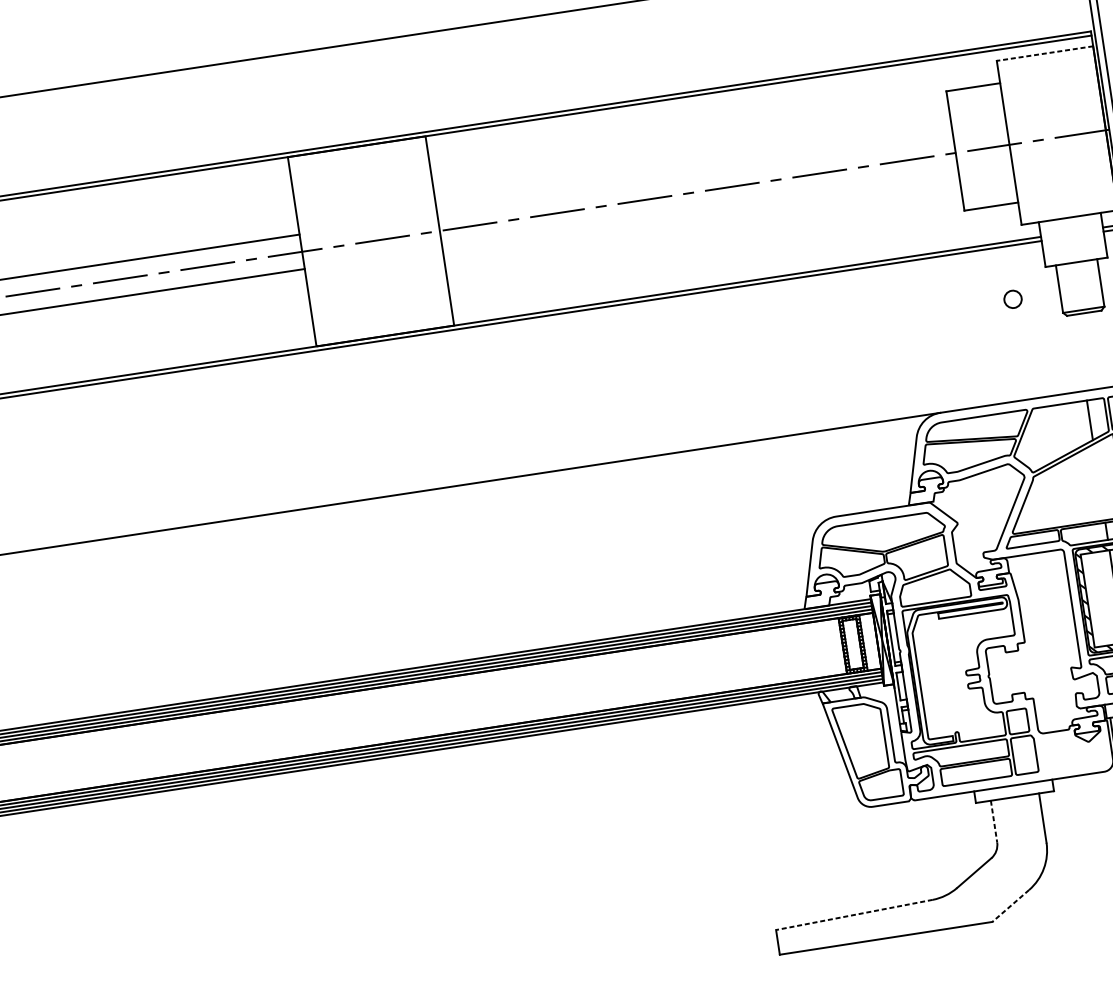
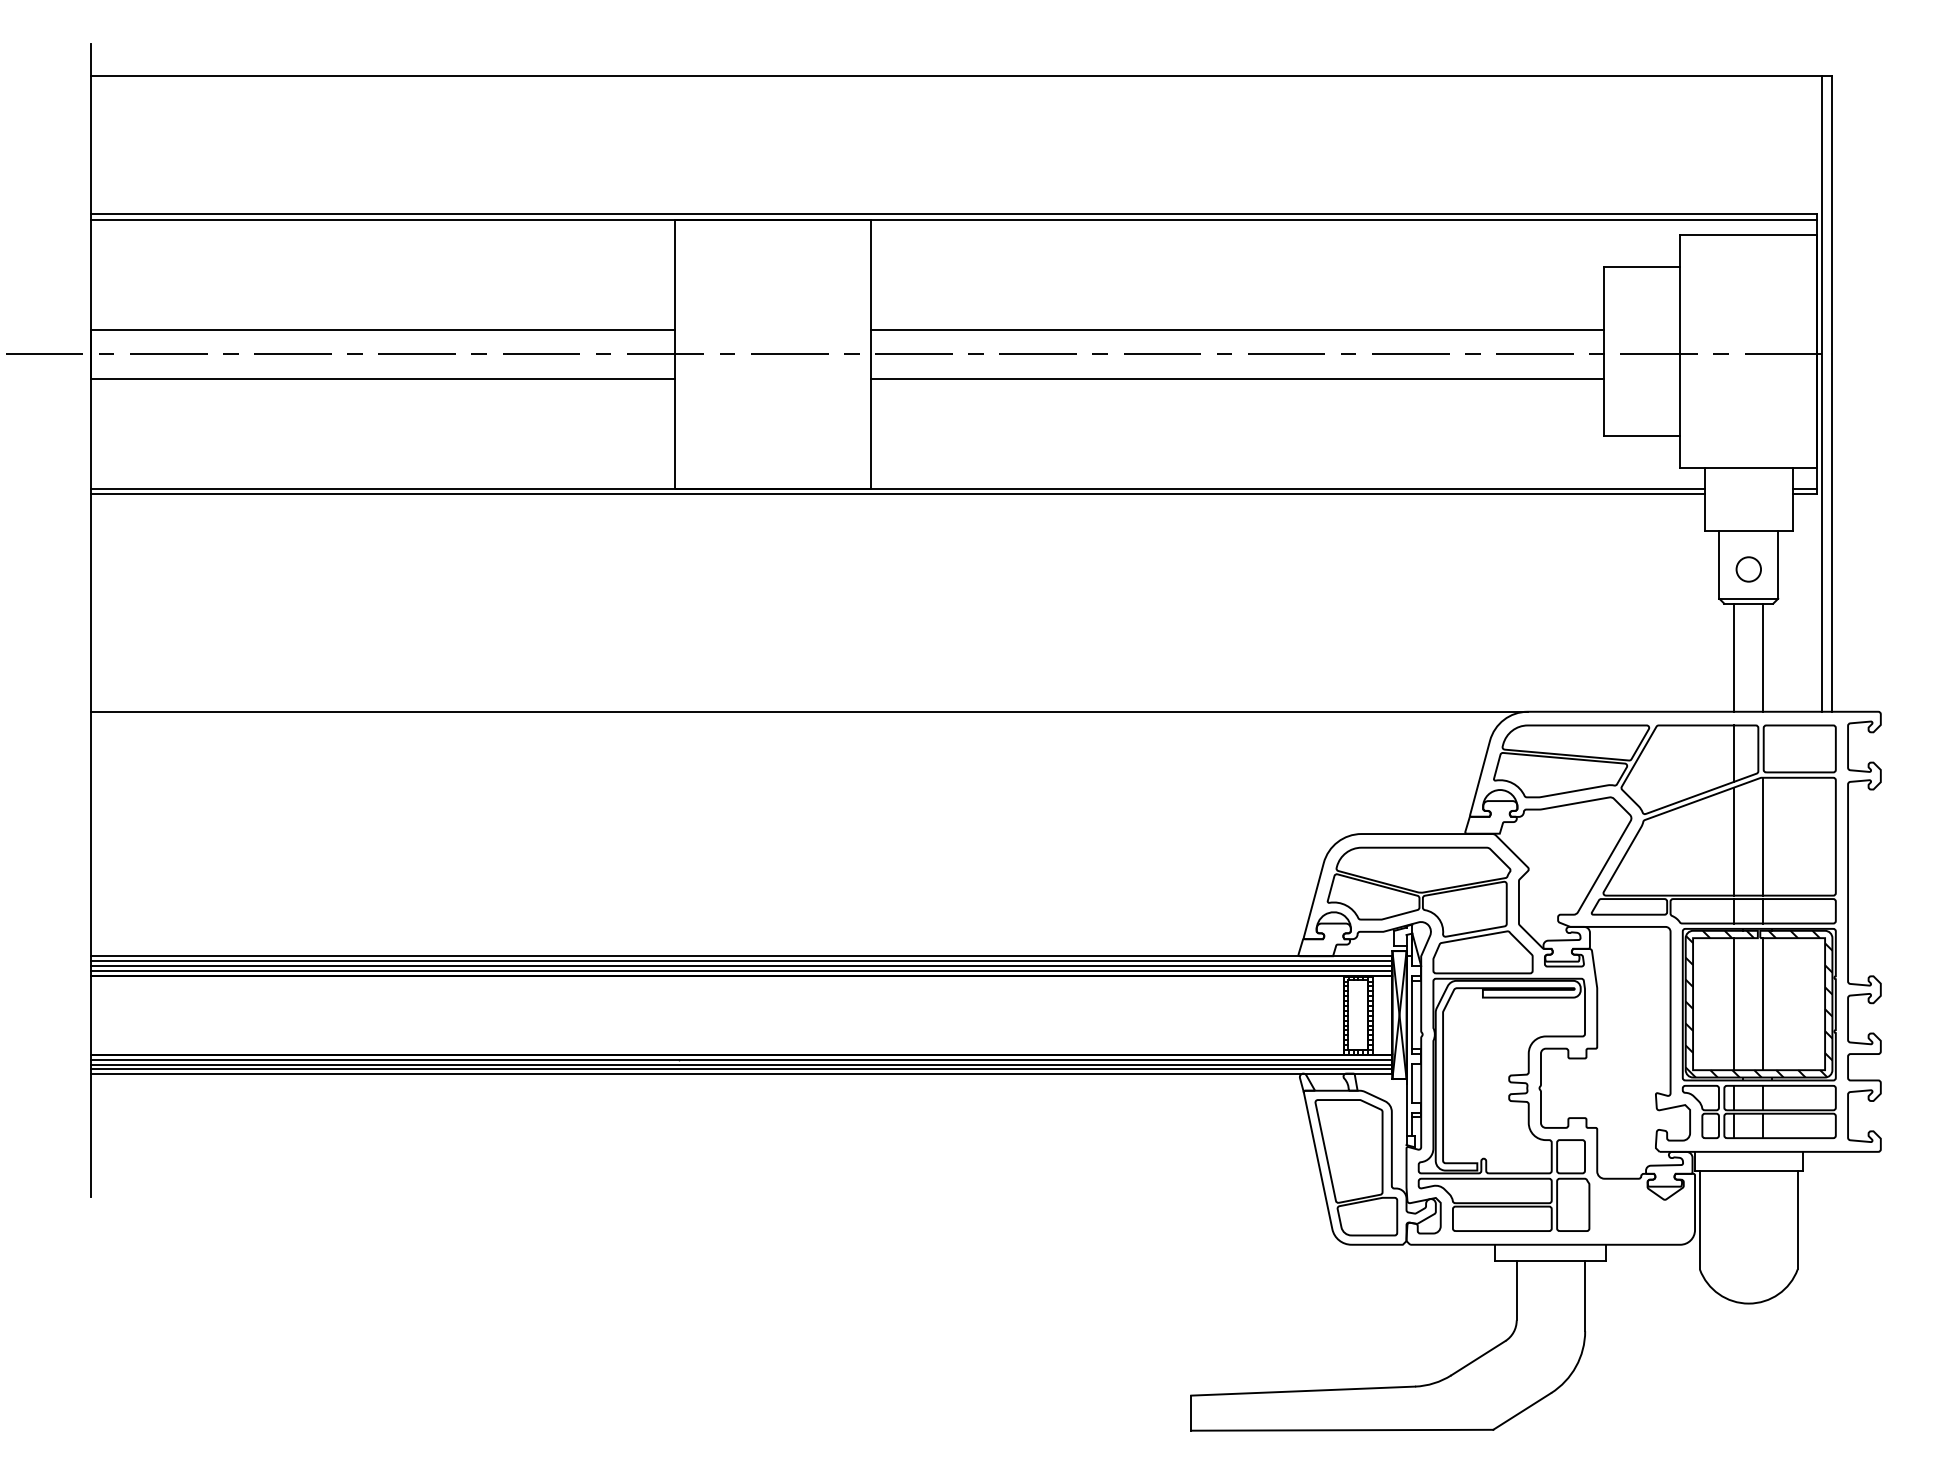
line: (1044, 53) -> (1748, 234), dashed -> solid
line: (695, 174) -> (1237, 329), added
line: (700, 209) -> (1237, 378), added
circle: (1012, 299) -> (1748, 569), moved
line: (1100, 349) -> (1763, 657), added
line: (1079, 352) -> (1734, 657), added
line: (1099, 482) -> (1734, 841), added
line: (993, 821) -> (1516, 1290), dashed -> solid
line: (1010, 906) -> (1521, 1411), dashed -> solid
line: (853, 915) -> (1302, 1391), dashed -> solid

